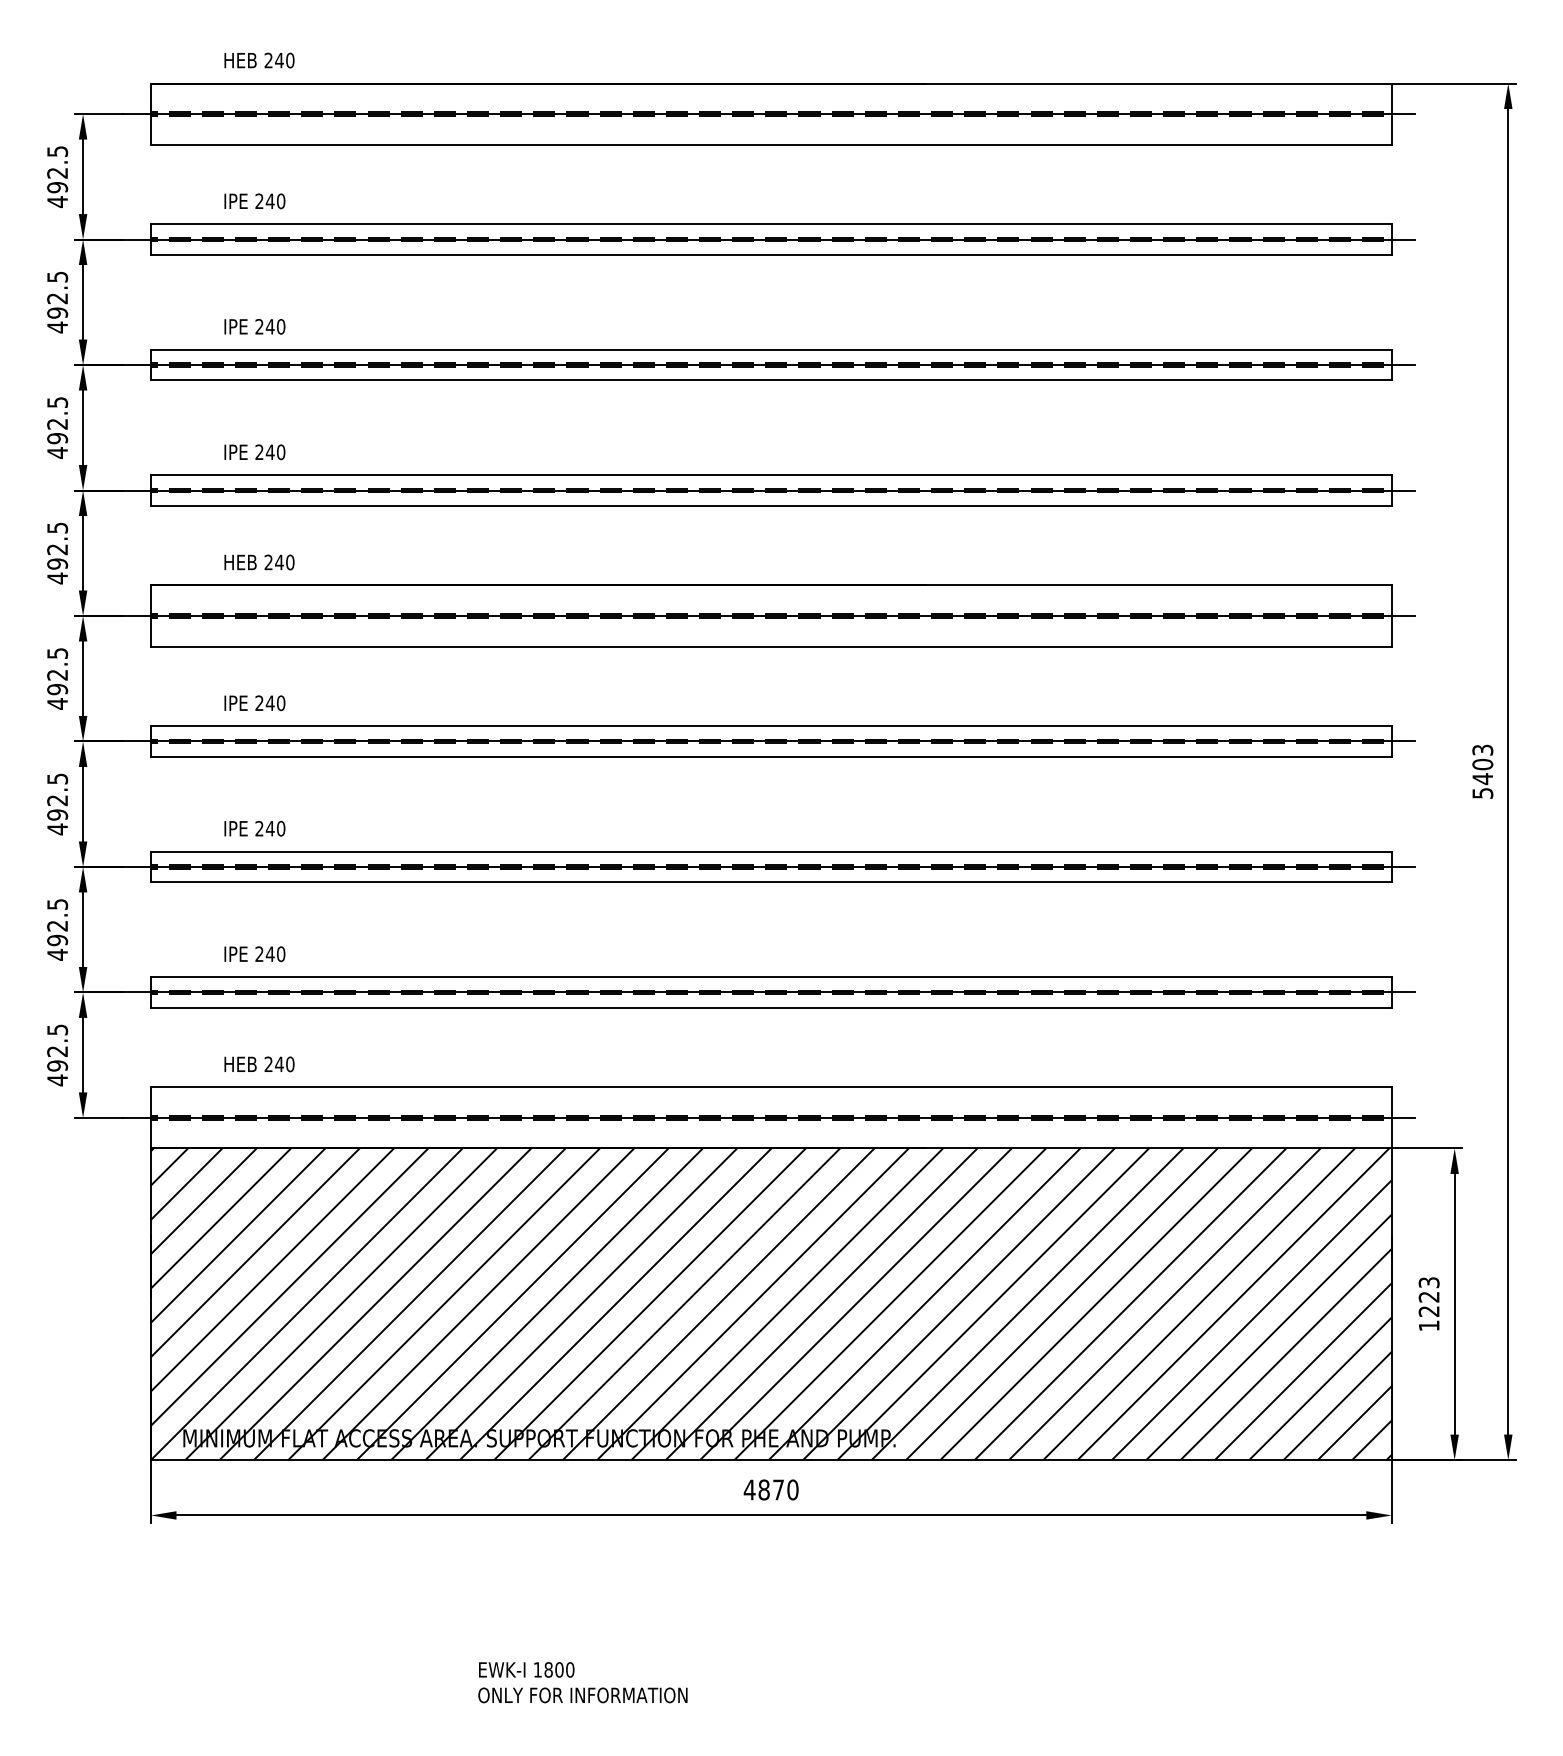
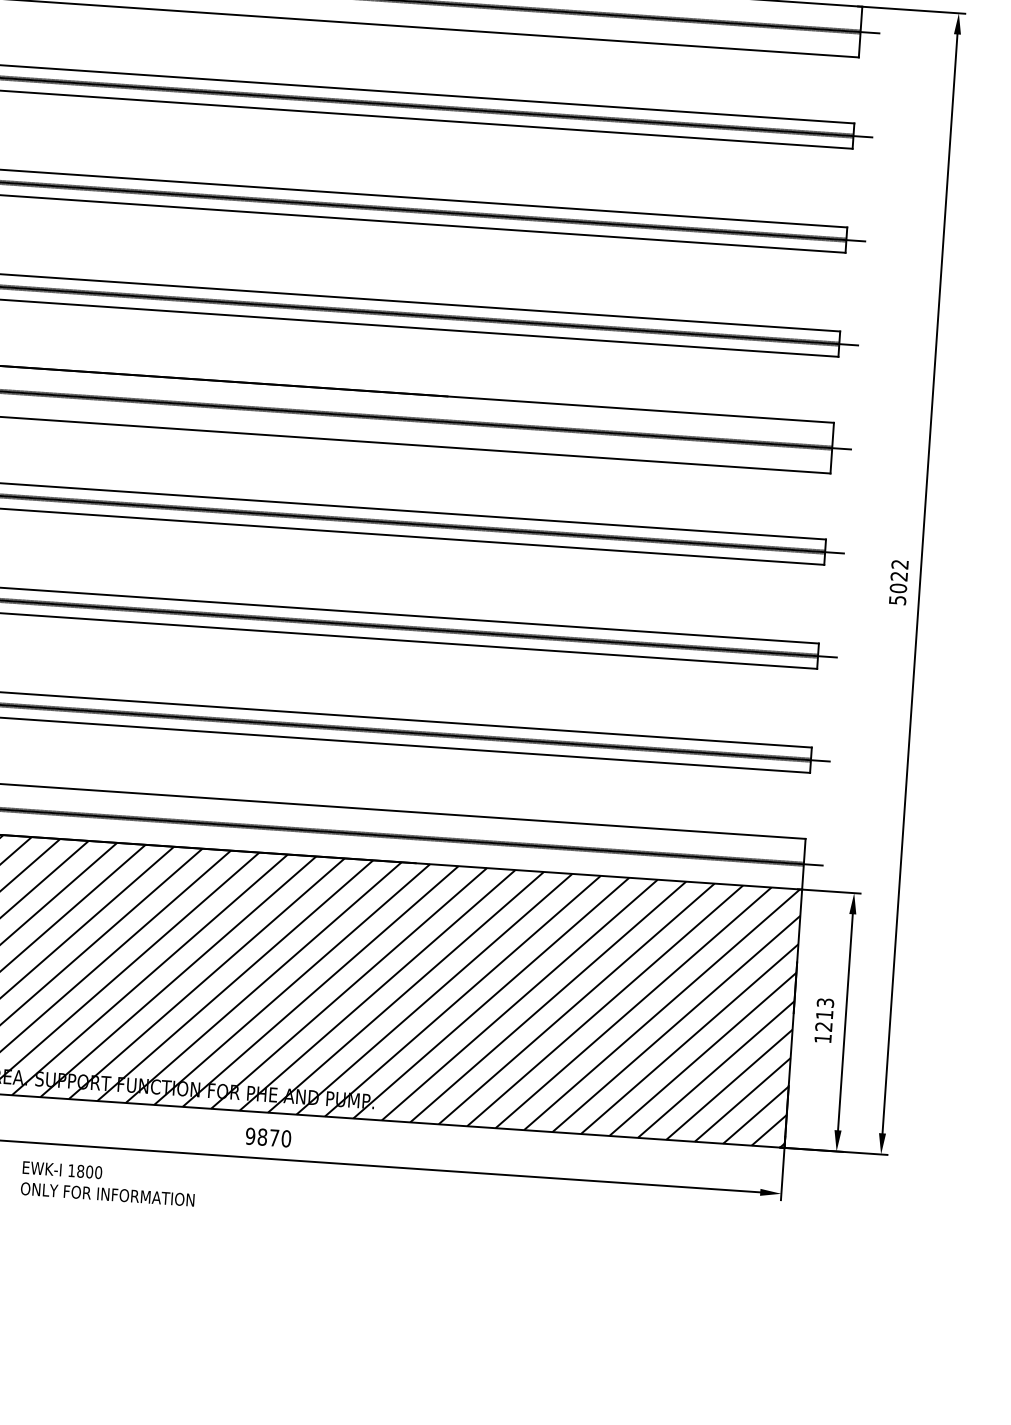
text: (1482, 764) -> (899, 576), 5403 -> 5022
text: (1428, 1297) -> (824, 1015), 1223 -> 1213
text: (749, 1489) -> (250, 1135), 4870 -> 9870
text: (582, 1682) -> (108, 1183), moved

